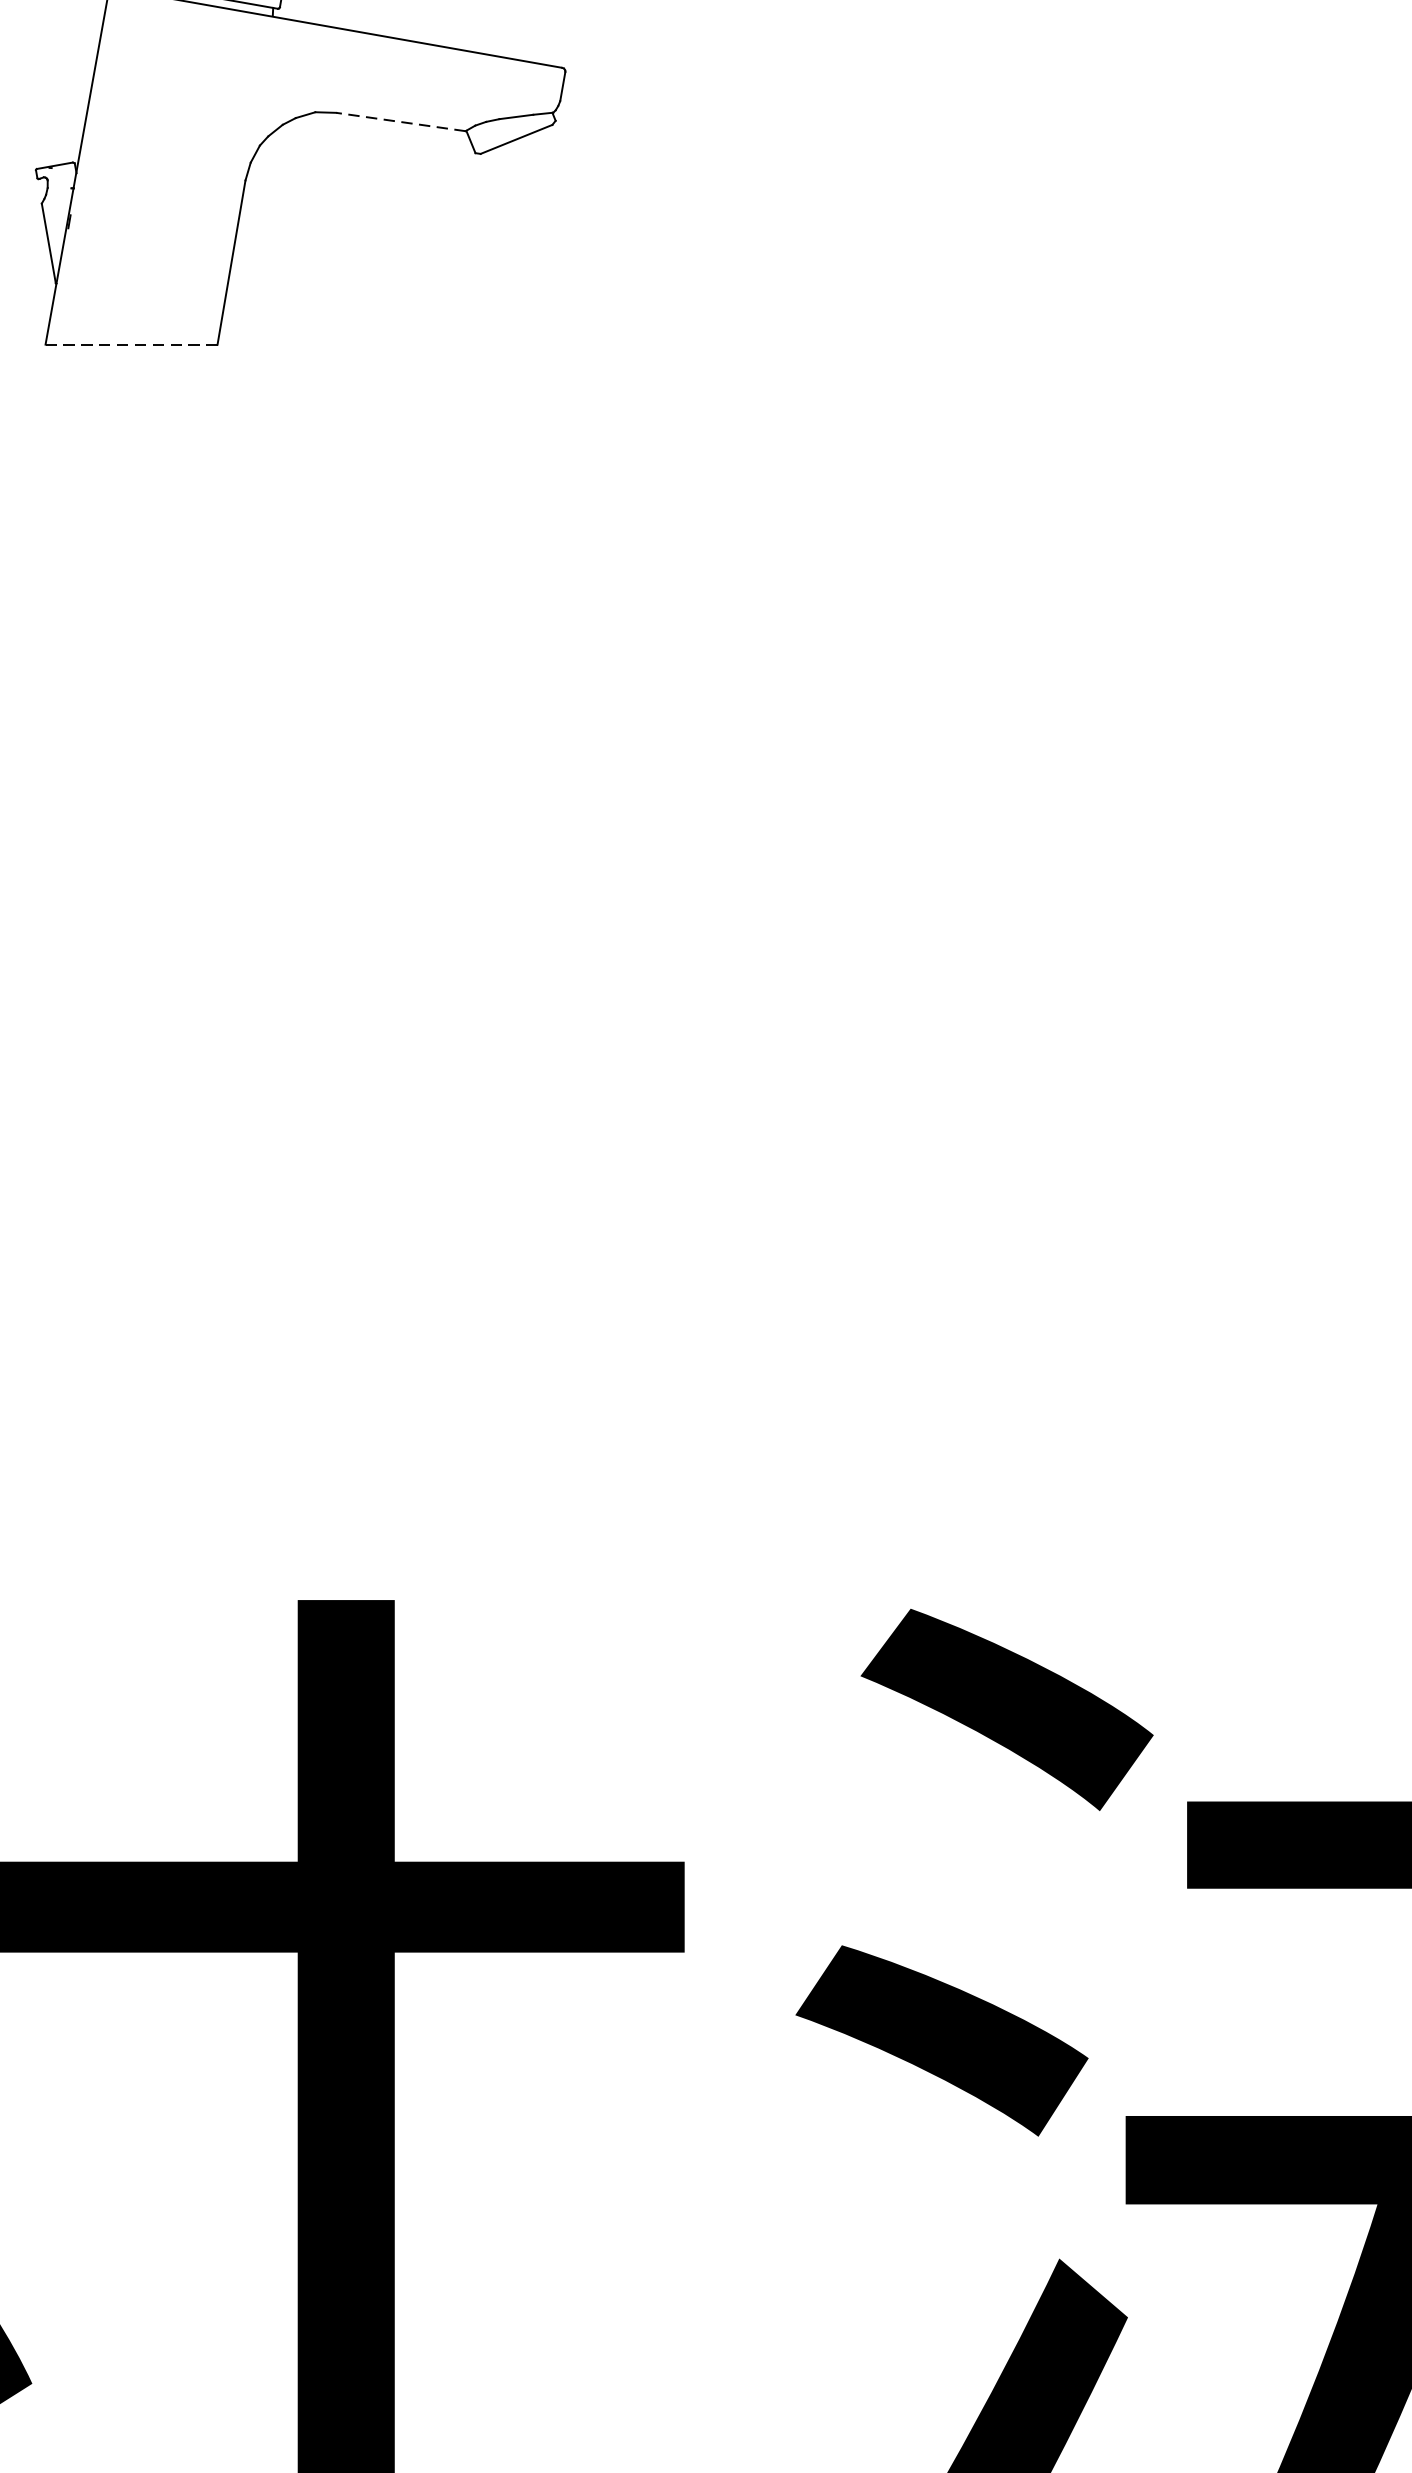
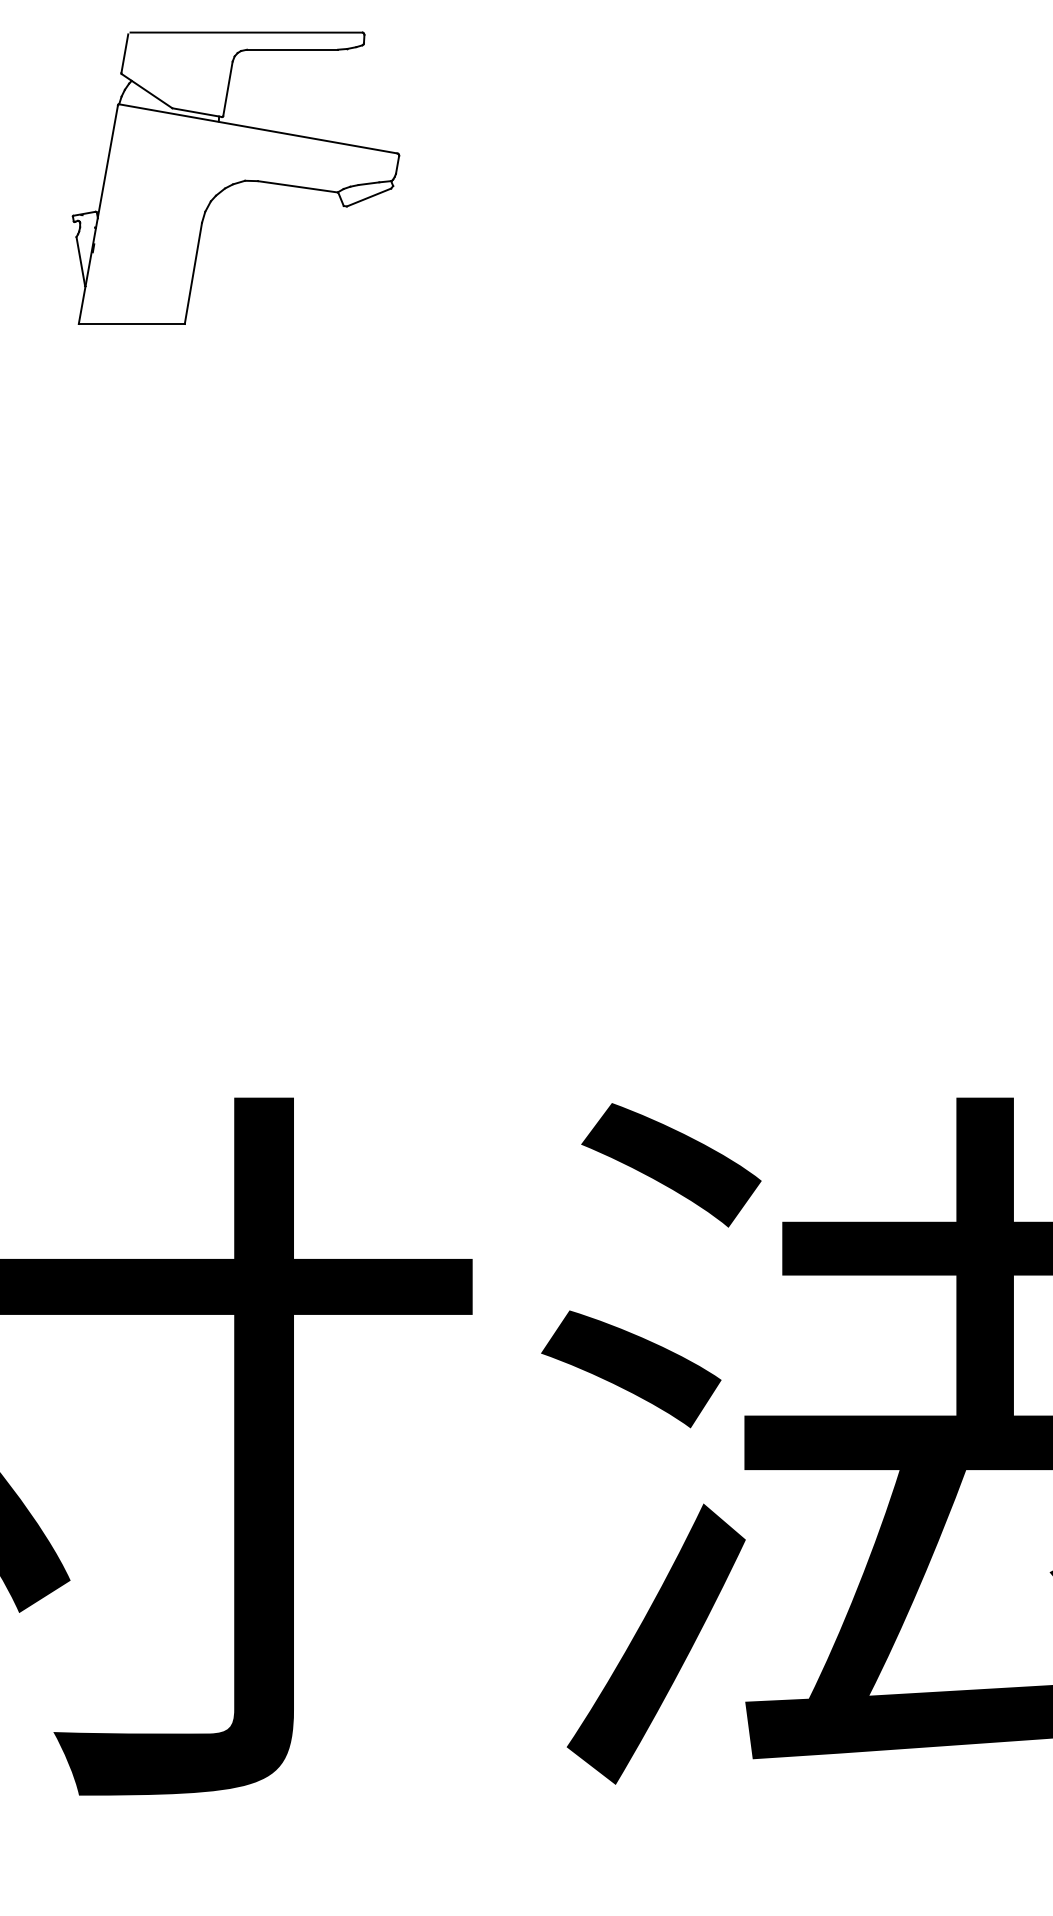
line: (400, 121) -> (297, 186), dashed -> solid
line: (131, 345) -> (131, 324), dashed -> solid

